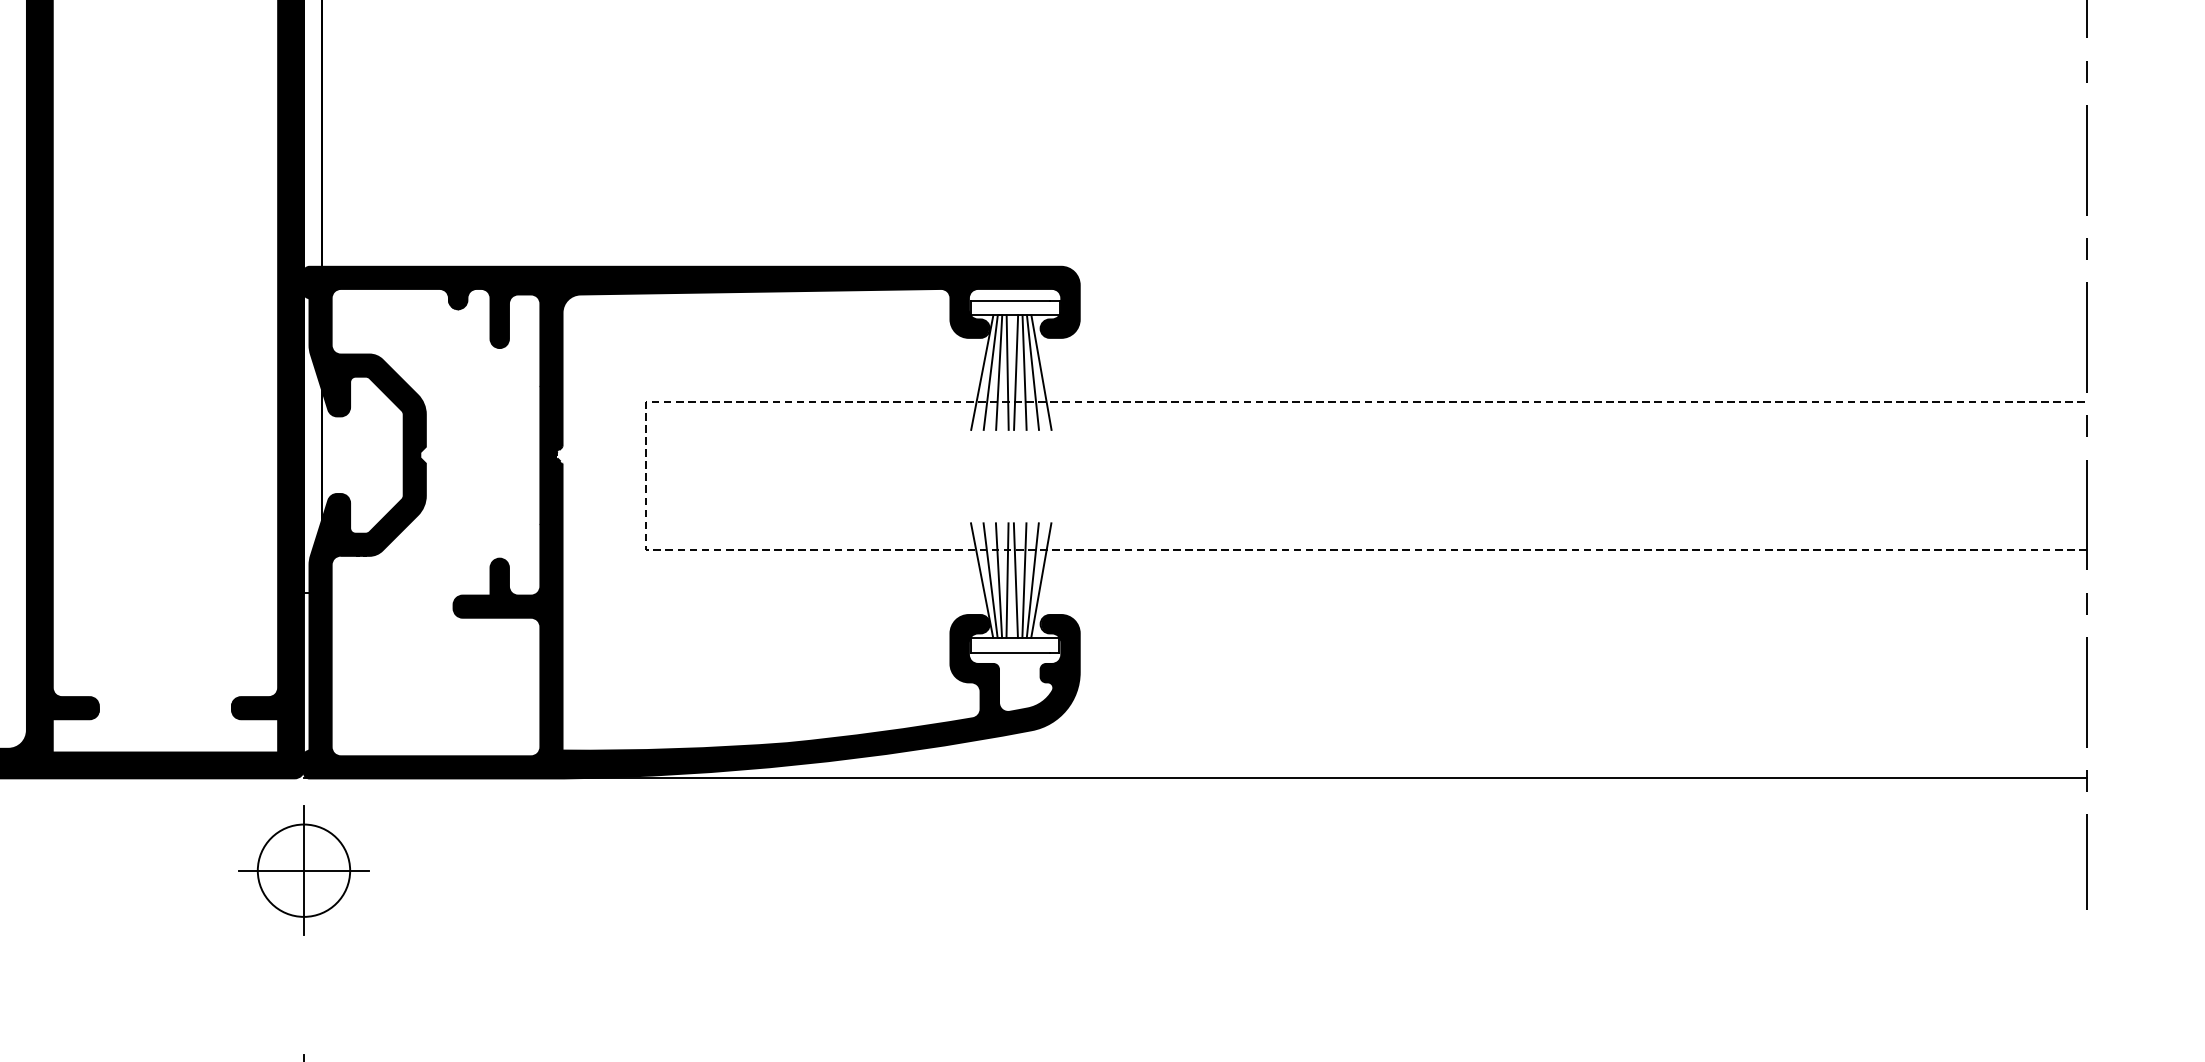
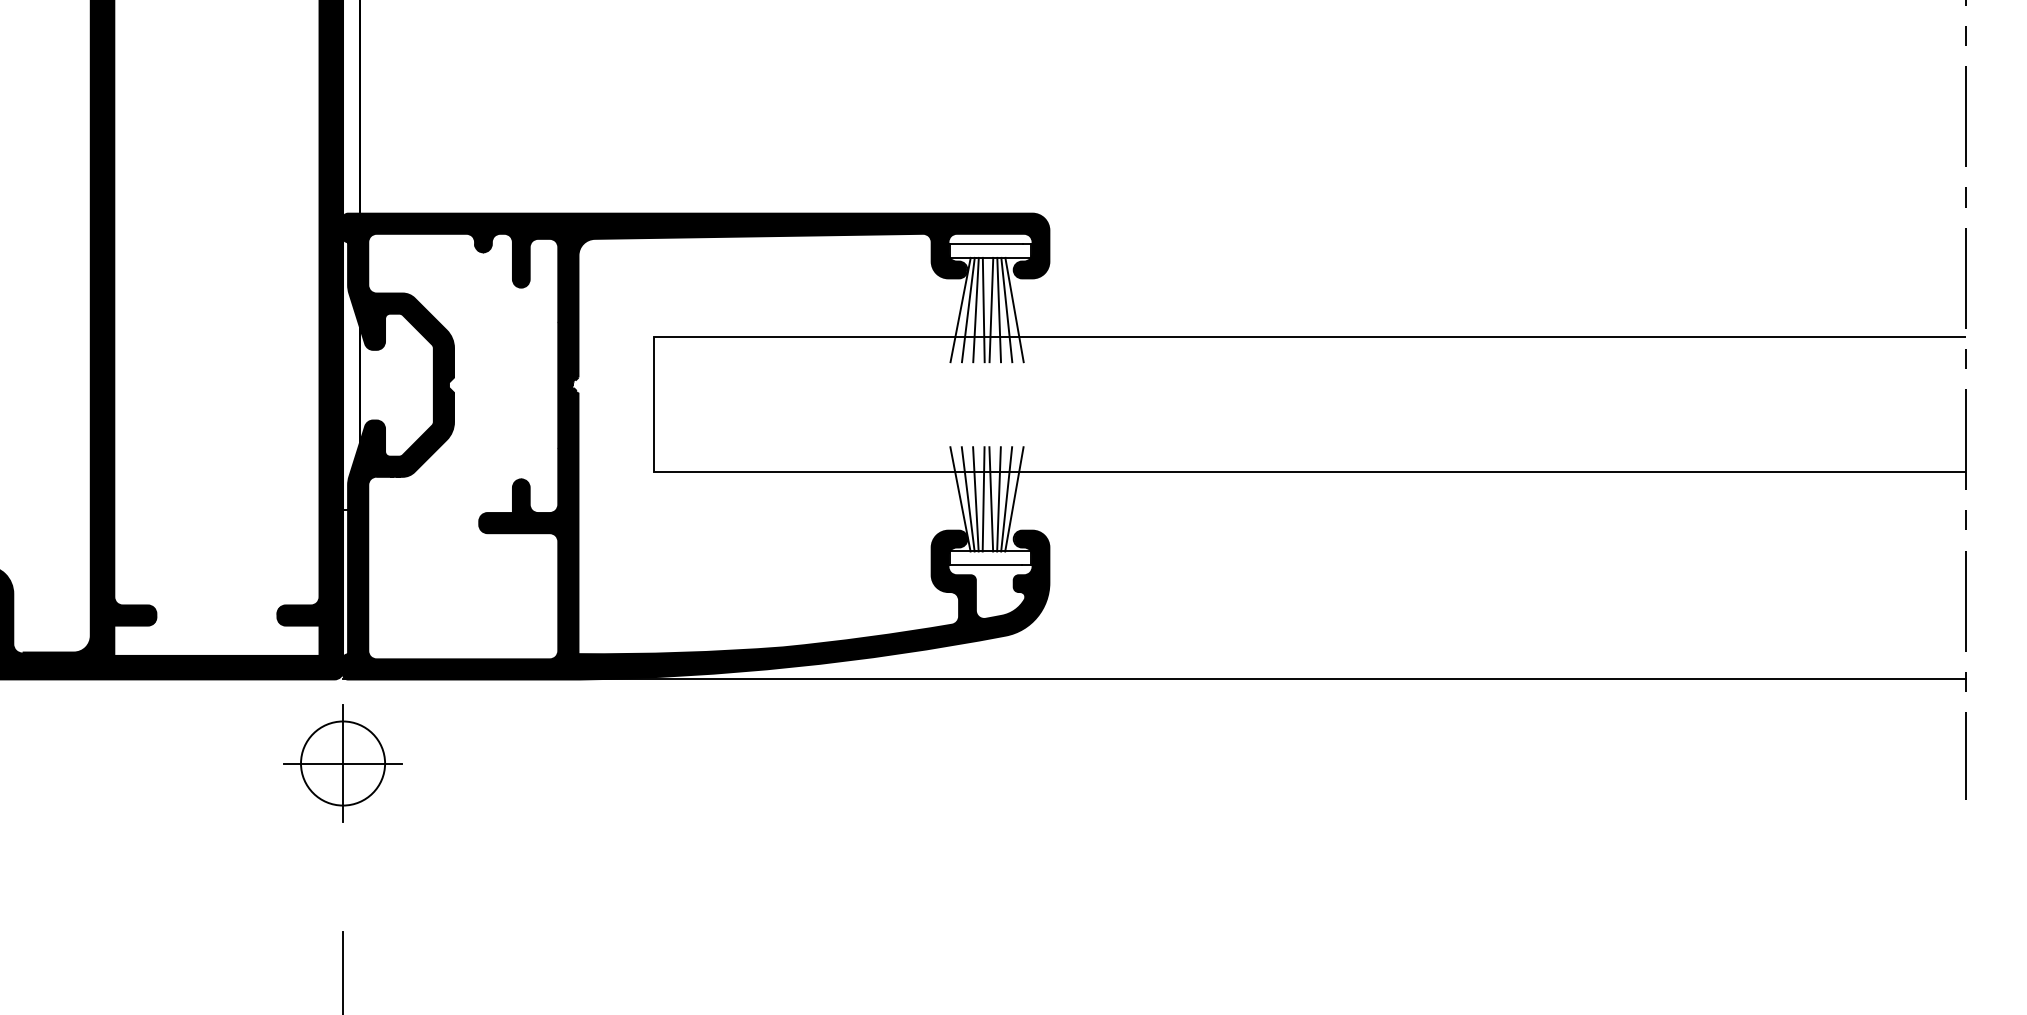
line: (646, 475) -> (654, 403), dashed -> solid

